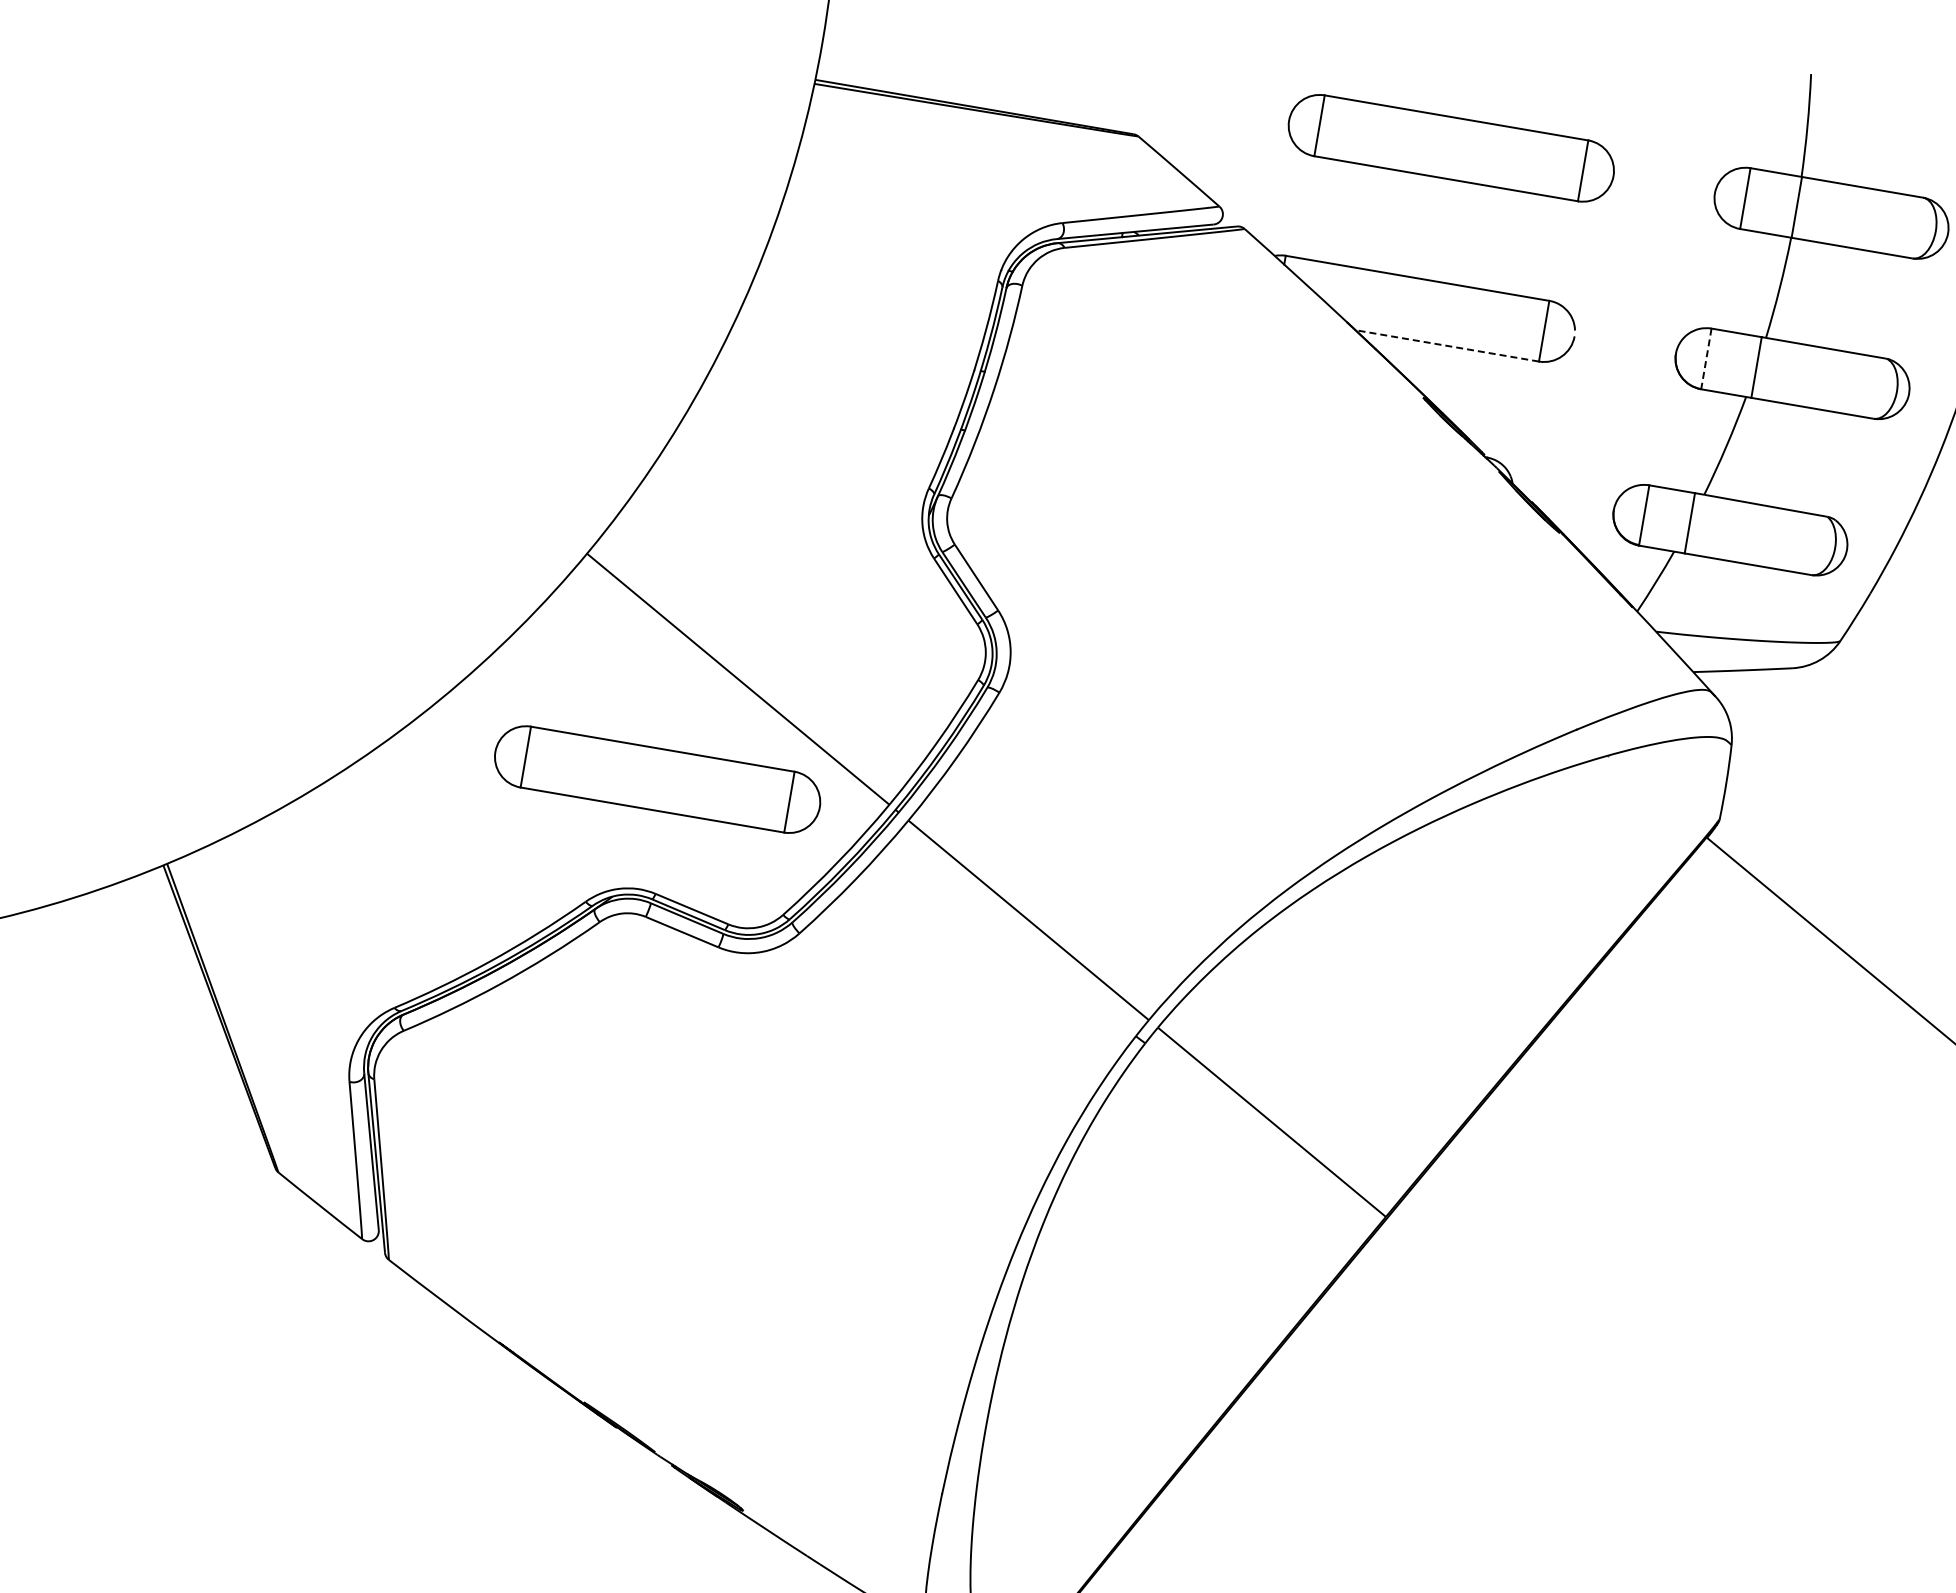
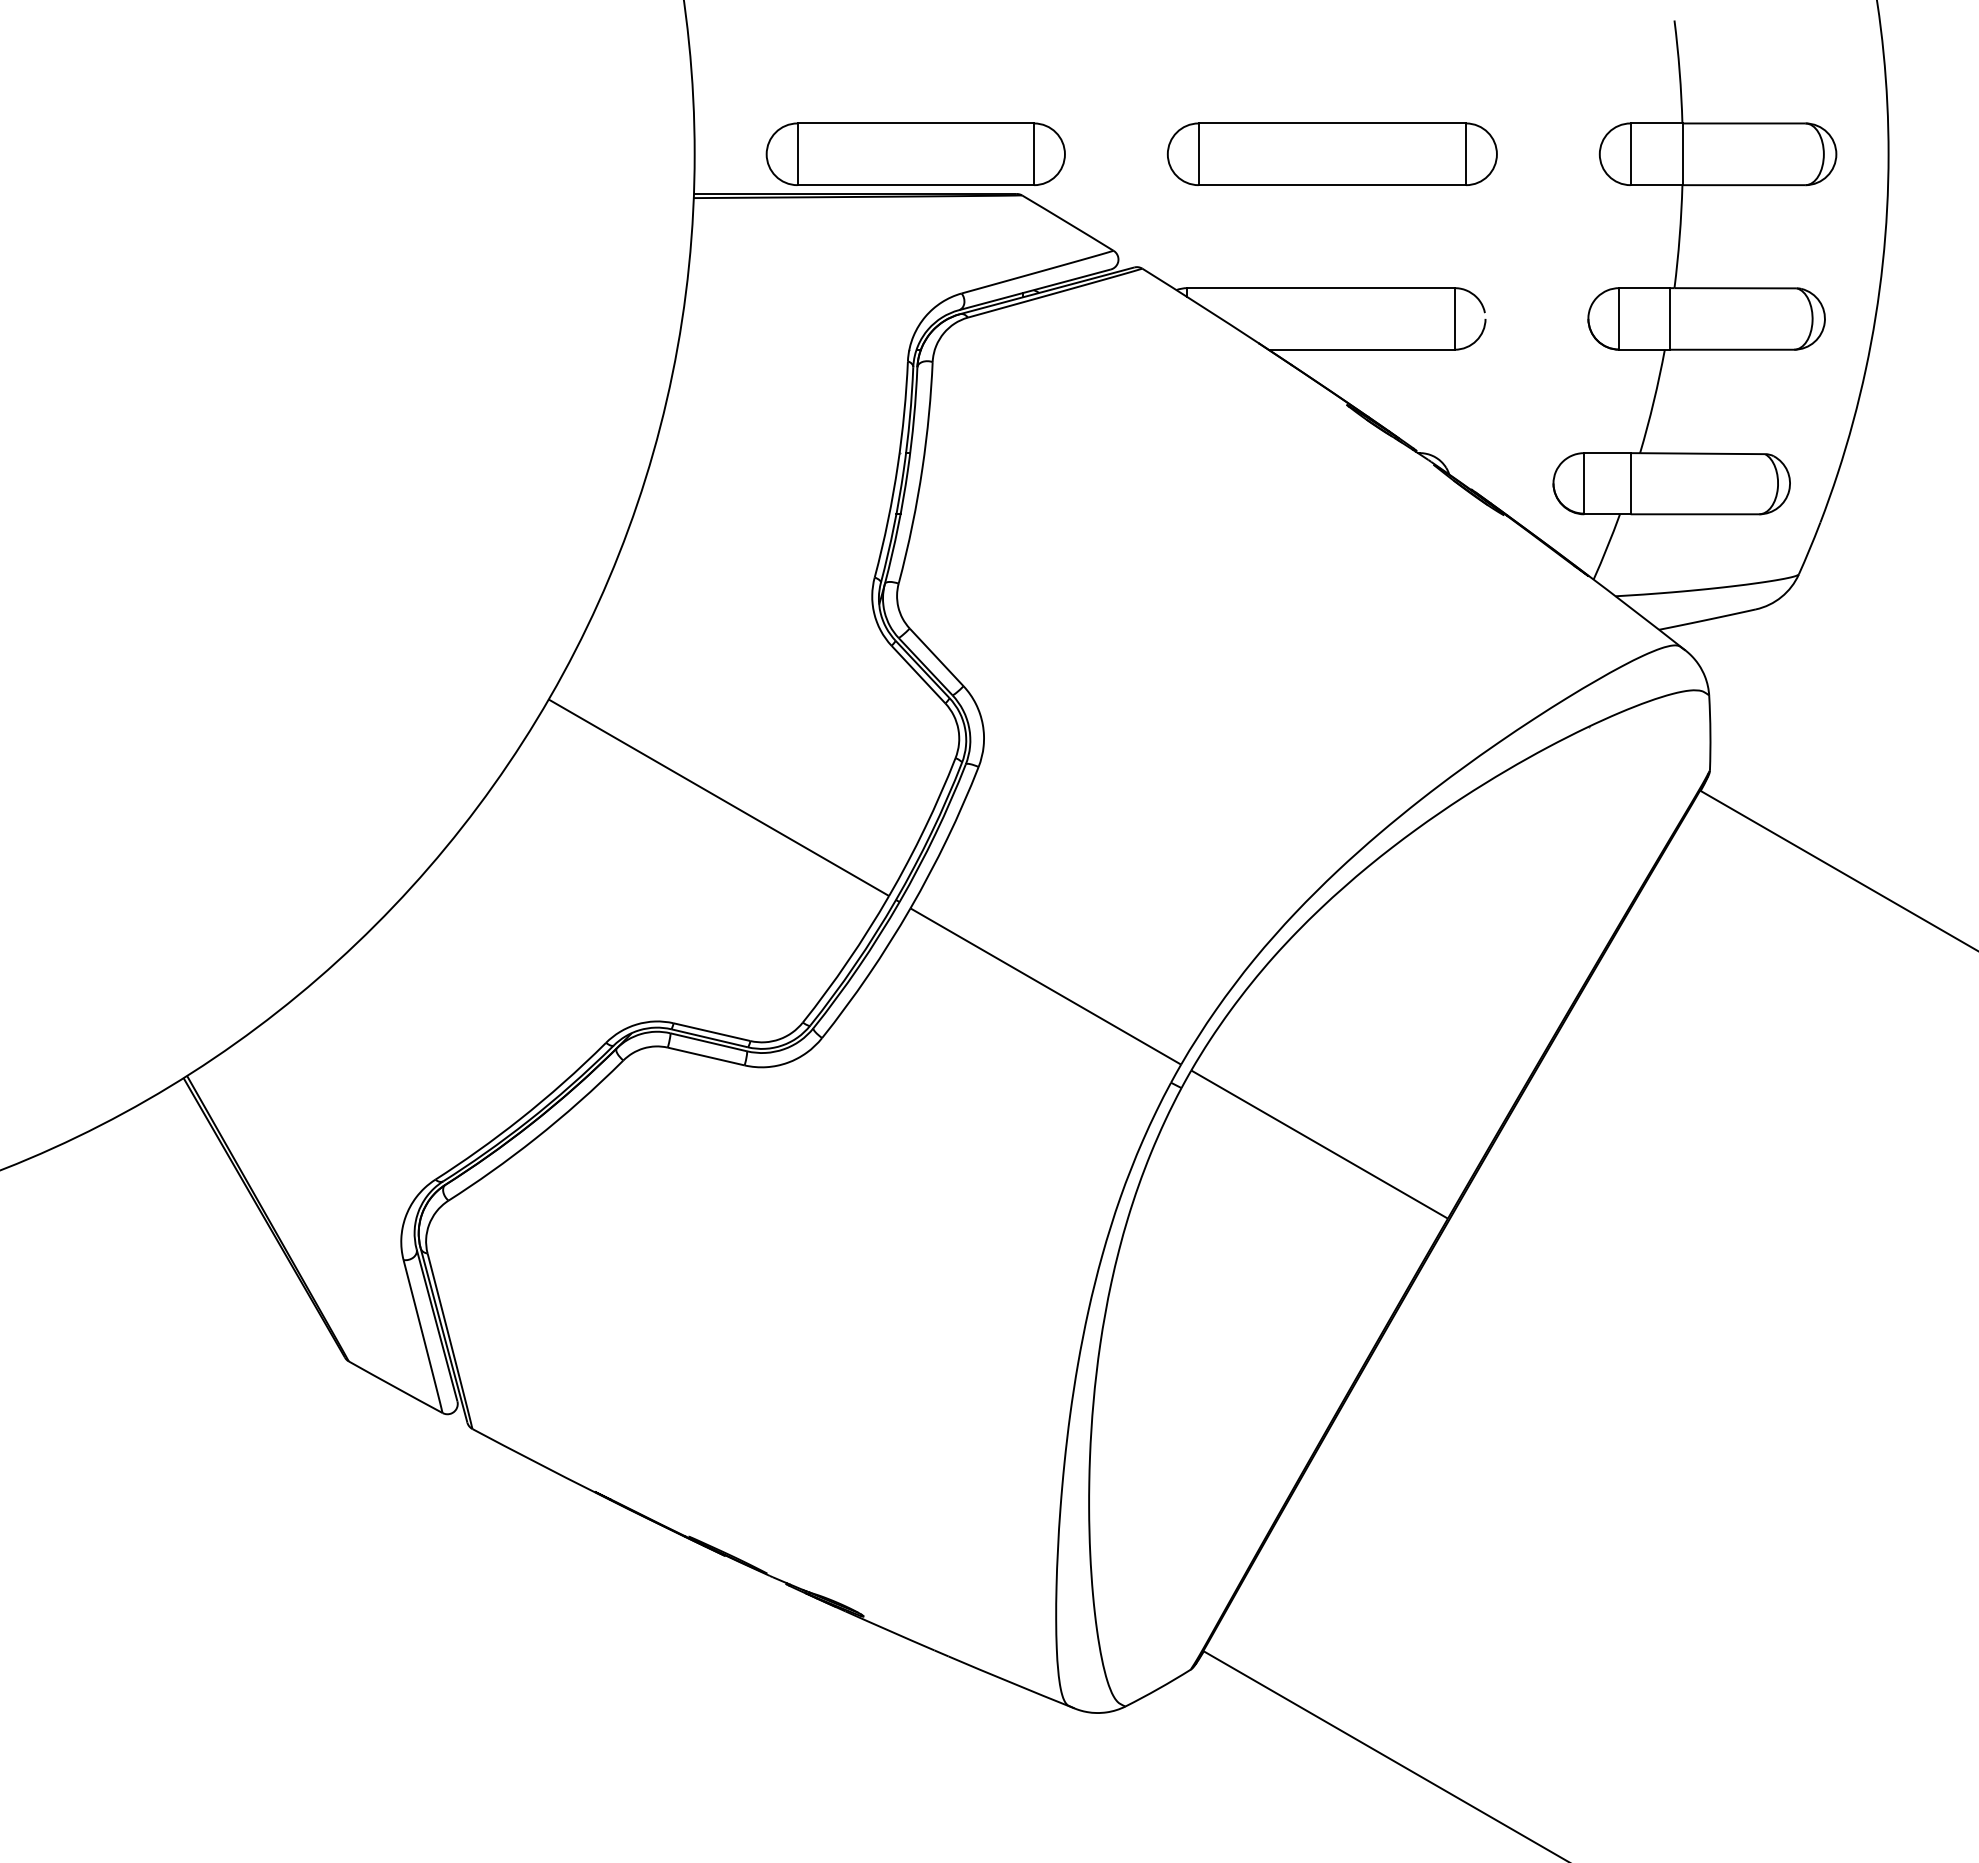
part: (1040, 77) -> (915, 153), added
line: (1447, 345) -> (1361, 349), dashed -> solid
line: (1706, 358) -> (1619, 318), dashed -> solid
part: (656, 778) -> (655, 909), removed

